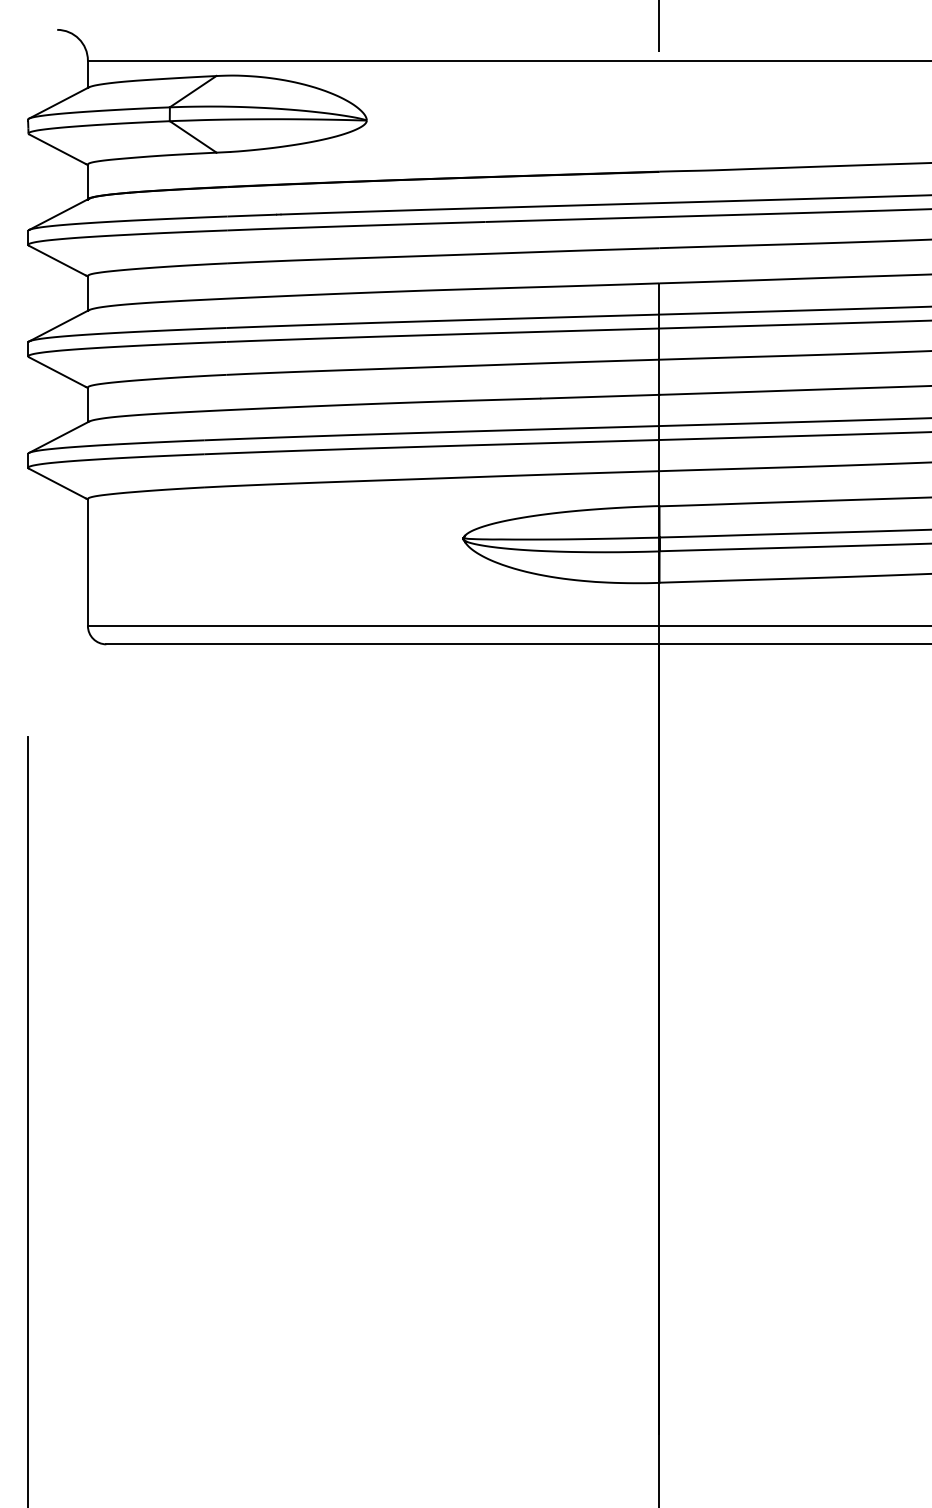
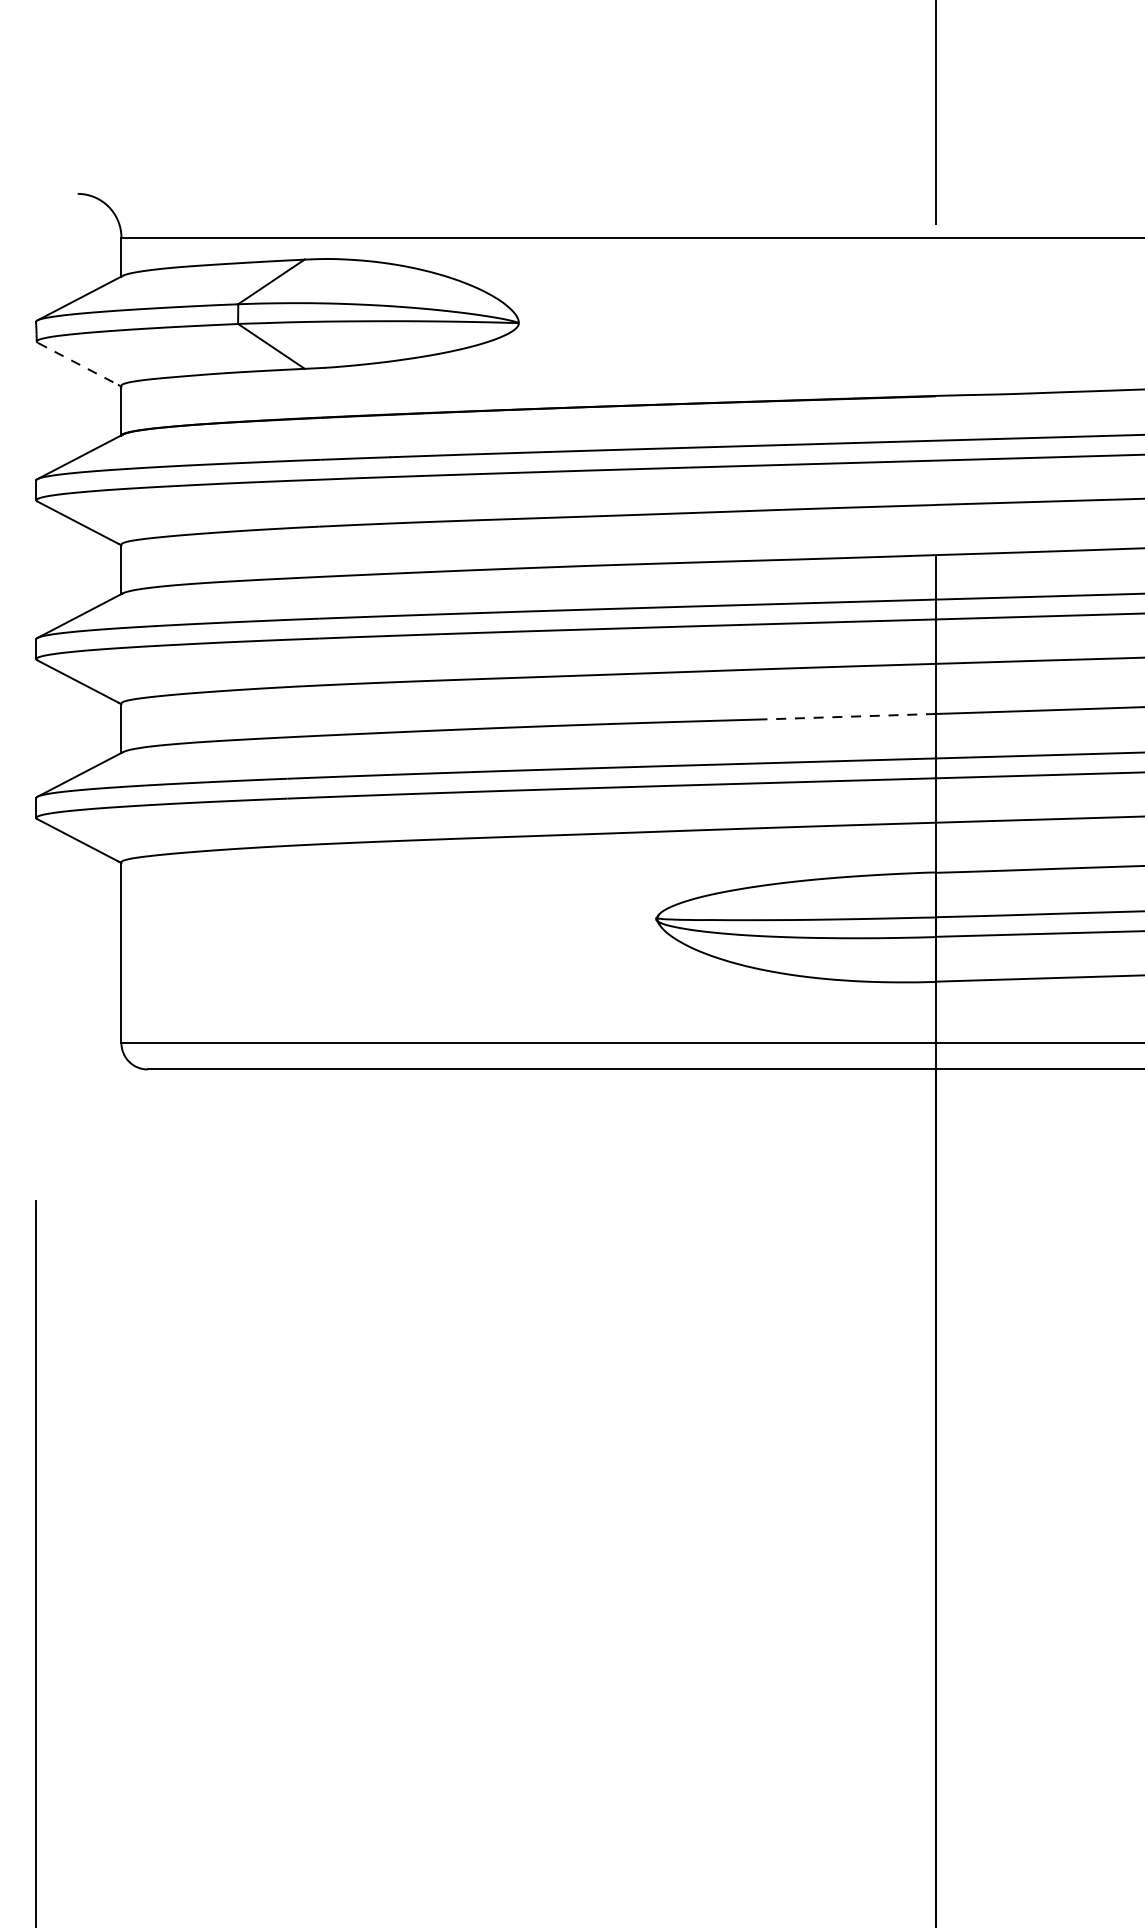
line: (57, 149) -> (78, 364), solid -> dashed
line: (599, 396) -> (850, 716), solid -> dashed

